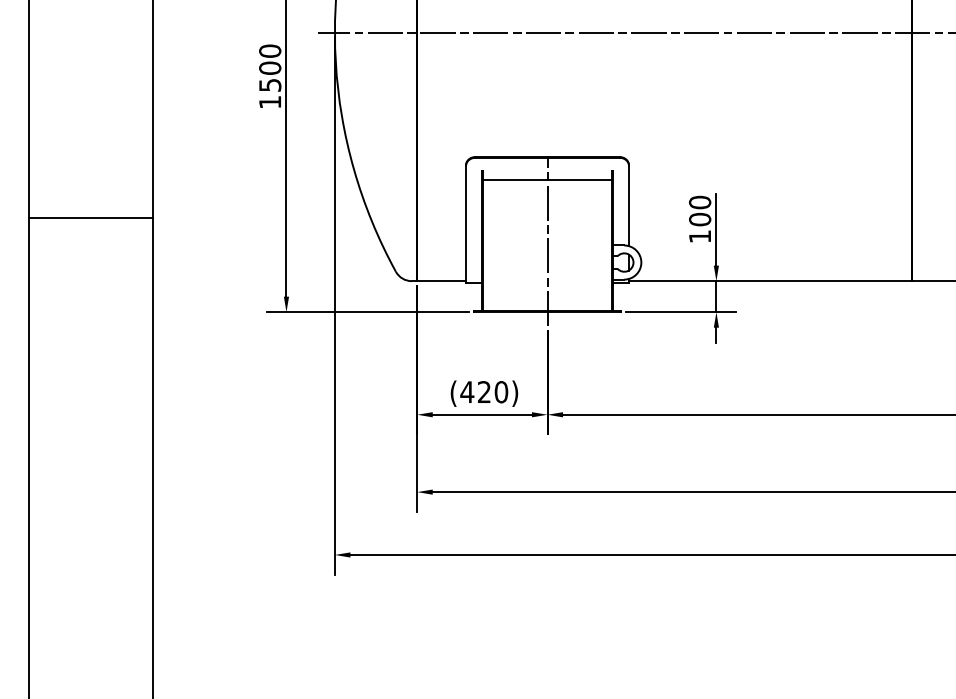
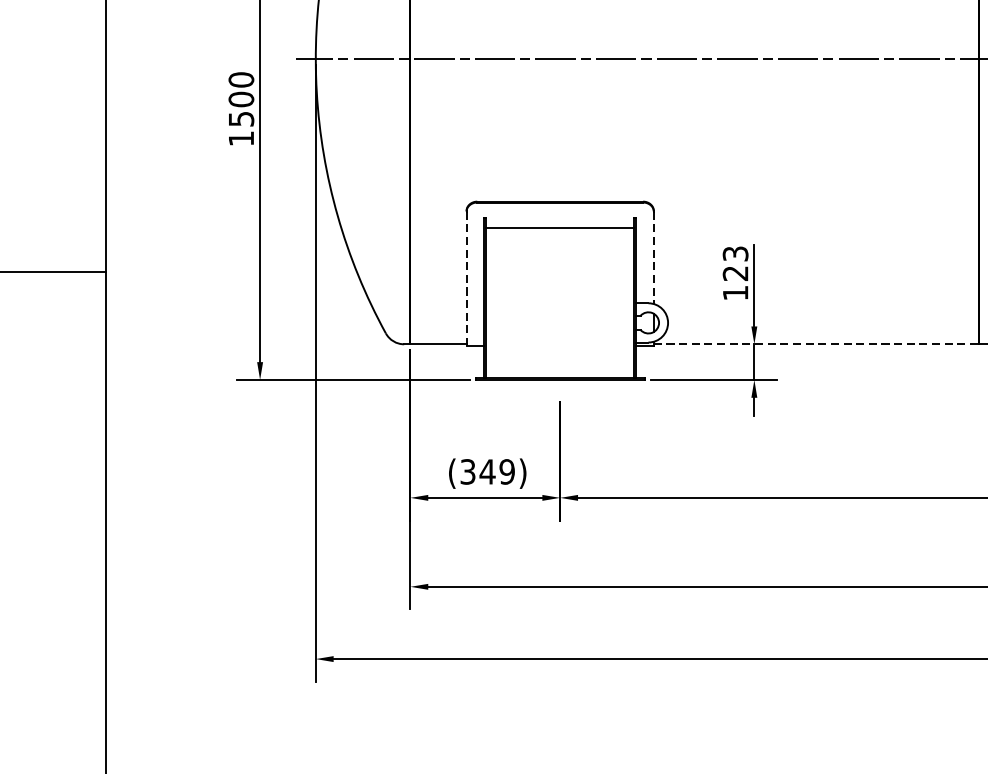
line: (628, 206) -> (653, 258), solid -> dashed
text: (700, 210) -> (736, 263), 100 -> 123
line: (466, 223) -> (467, 278), solid -> dashed
line: (547, 240) -> (560, 297), removed
line: (770, 281) -> (816, 344), solid -> dashed
text: (484, 392) -> (487, 472), (420) -> (349)

